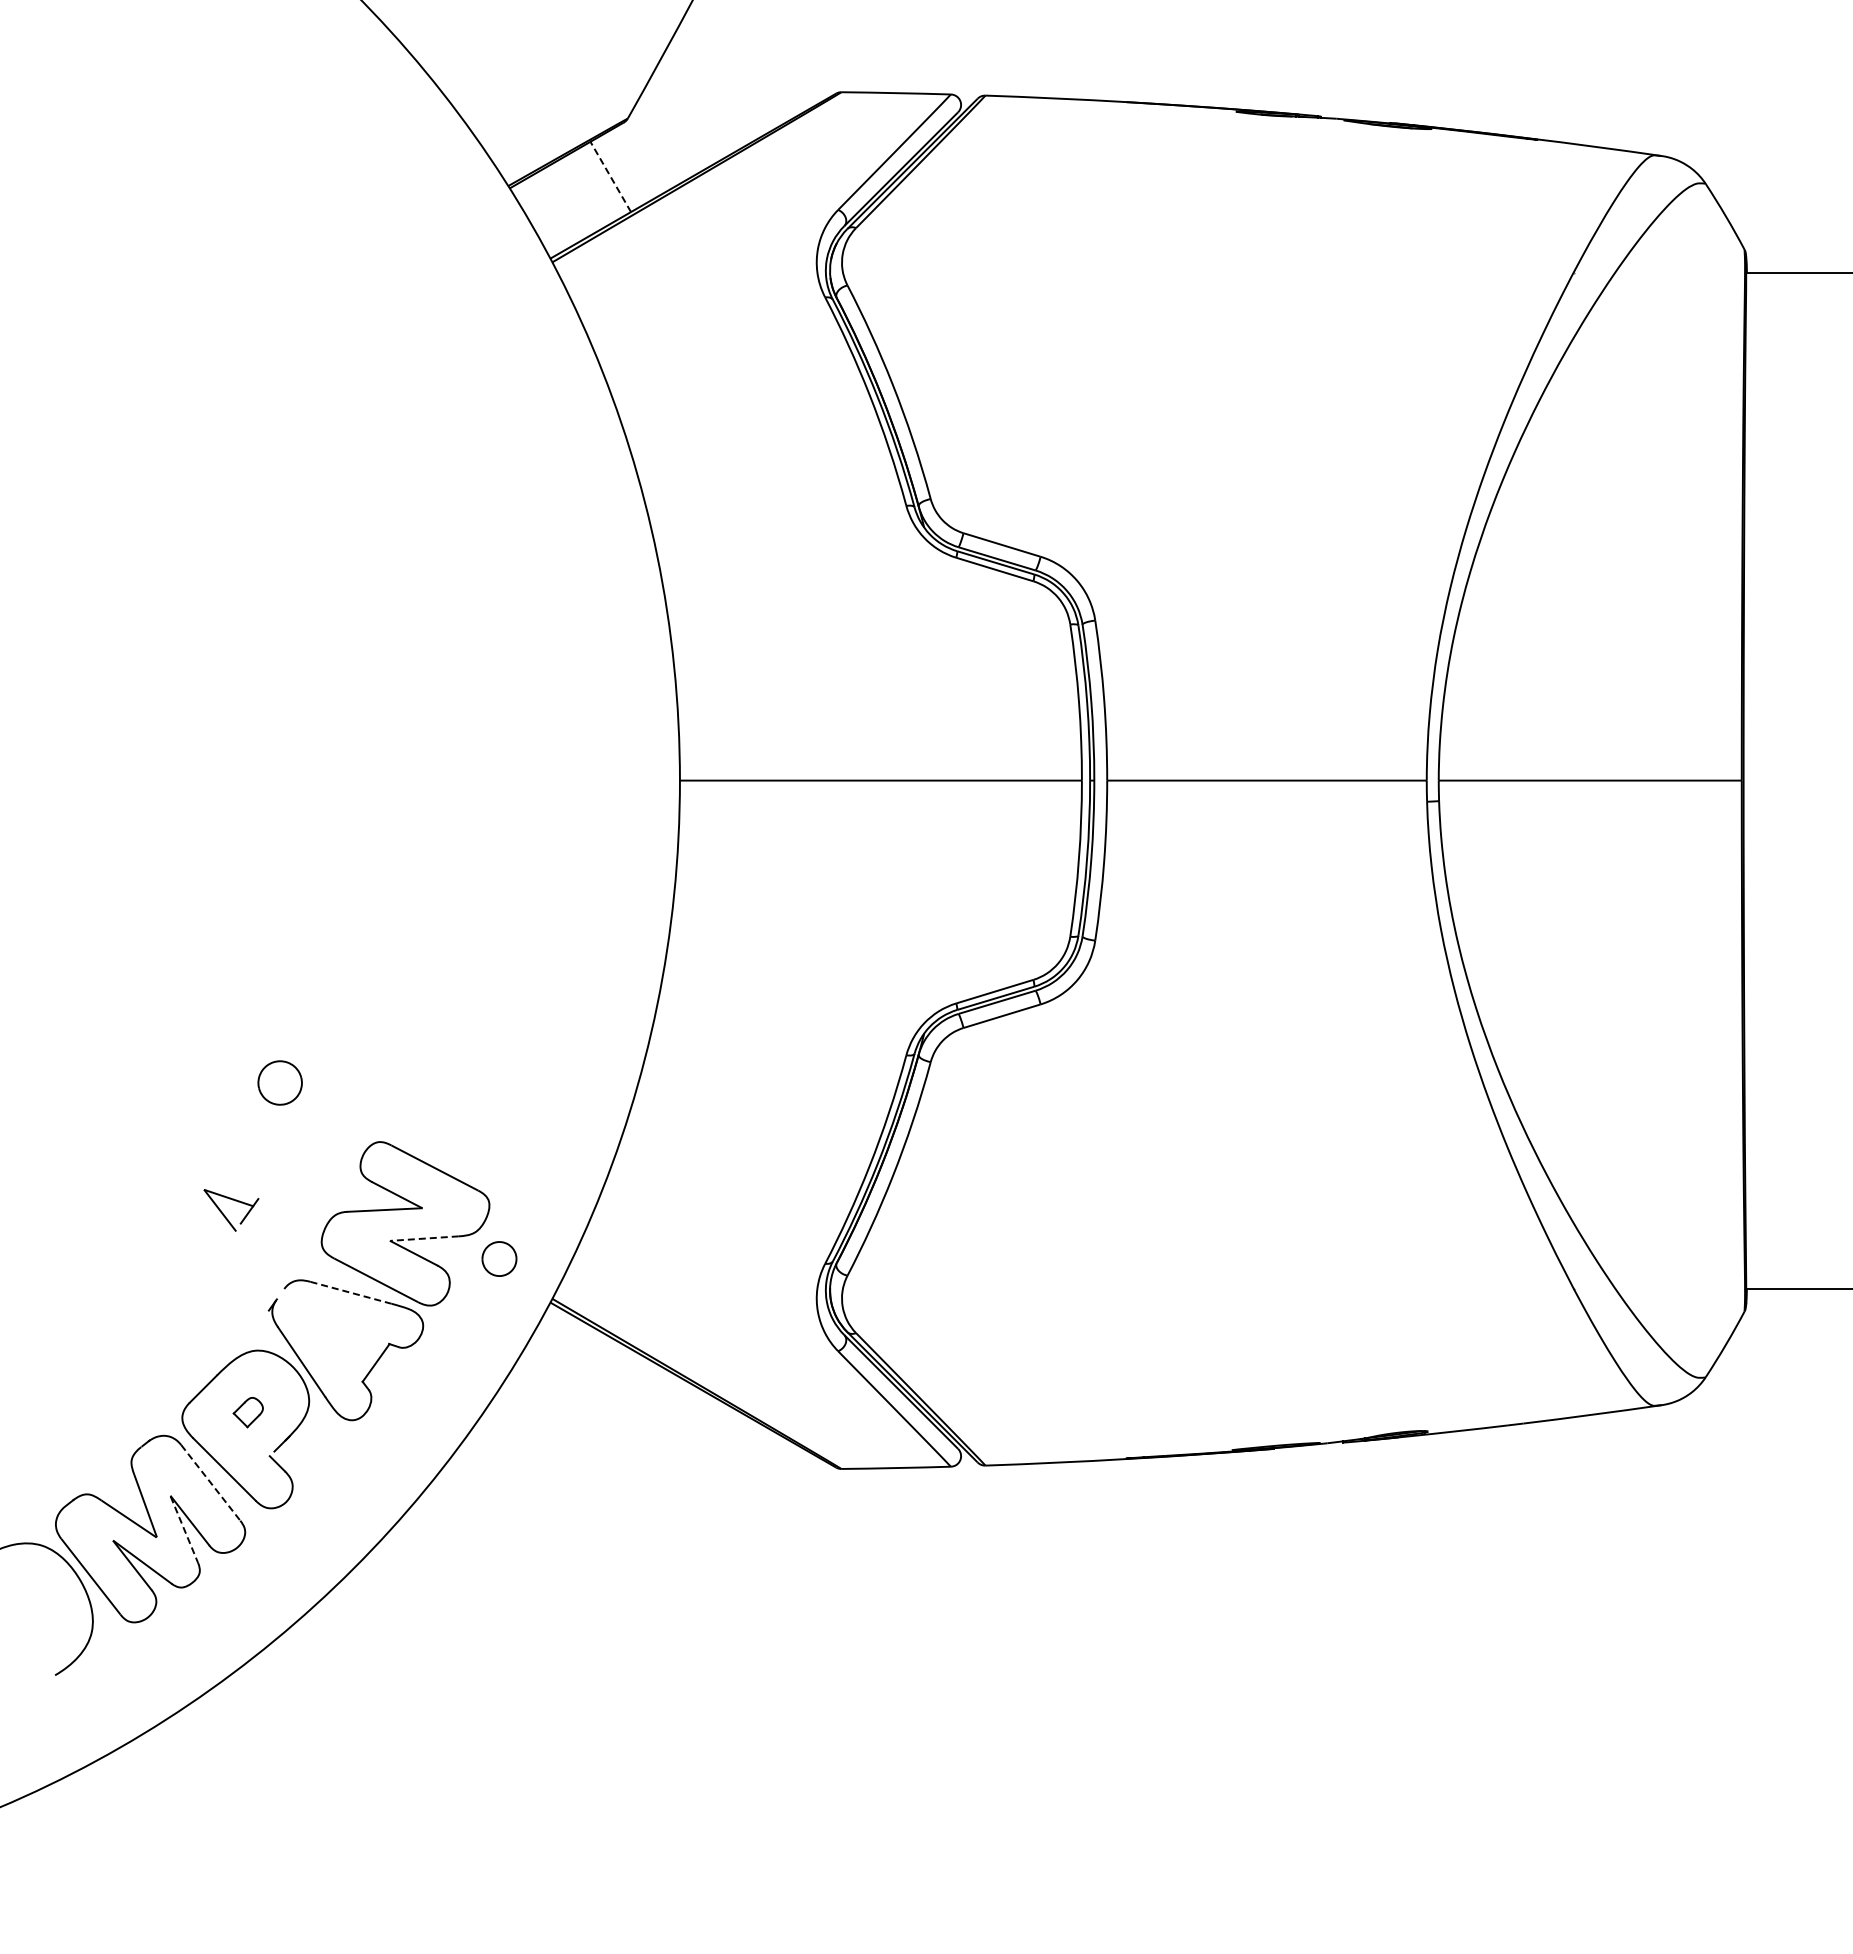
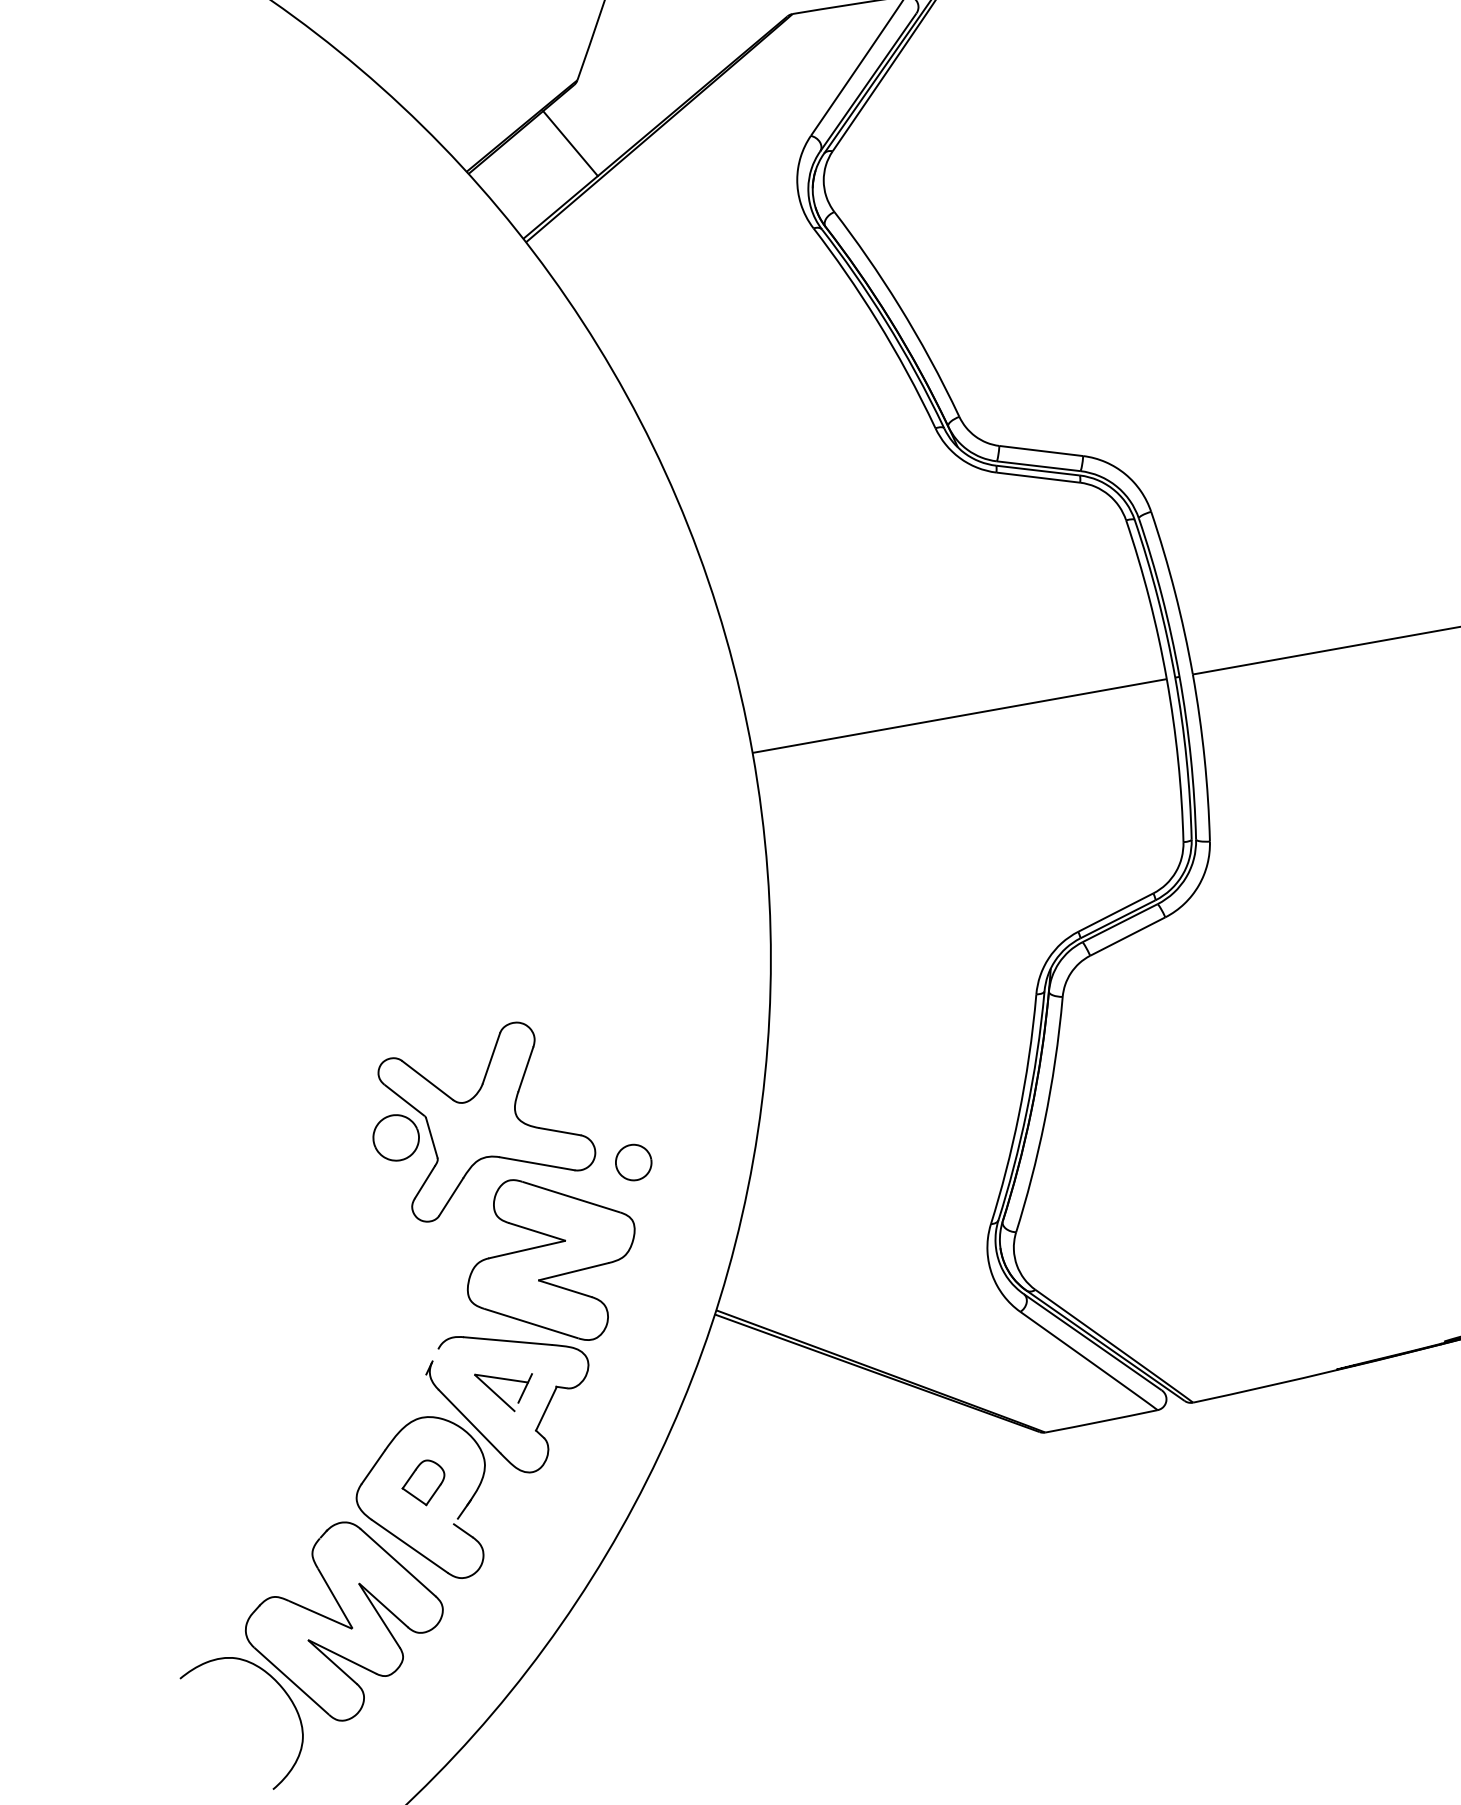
line: (610, 176) -> (570, 143), dashed -> solid
part: (369, 1080) -> (487, 1118), added
part: (225, 1215) -> (501, 1397), moved
line: (424, 1238) -> (573, 1271), dashed -> solid
part: (499, 1258) -> (633, 1162), moved
line: (351, 1292) -> (508, 1340), dashed -> solid
part: (248, 1412) -> (424, 1483), size x1.43
line: (210, 1482) -> (397, 1562), dashed -> solid
line: (184, 1529) -> (379, 1615), dashed -> solid

